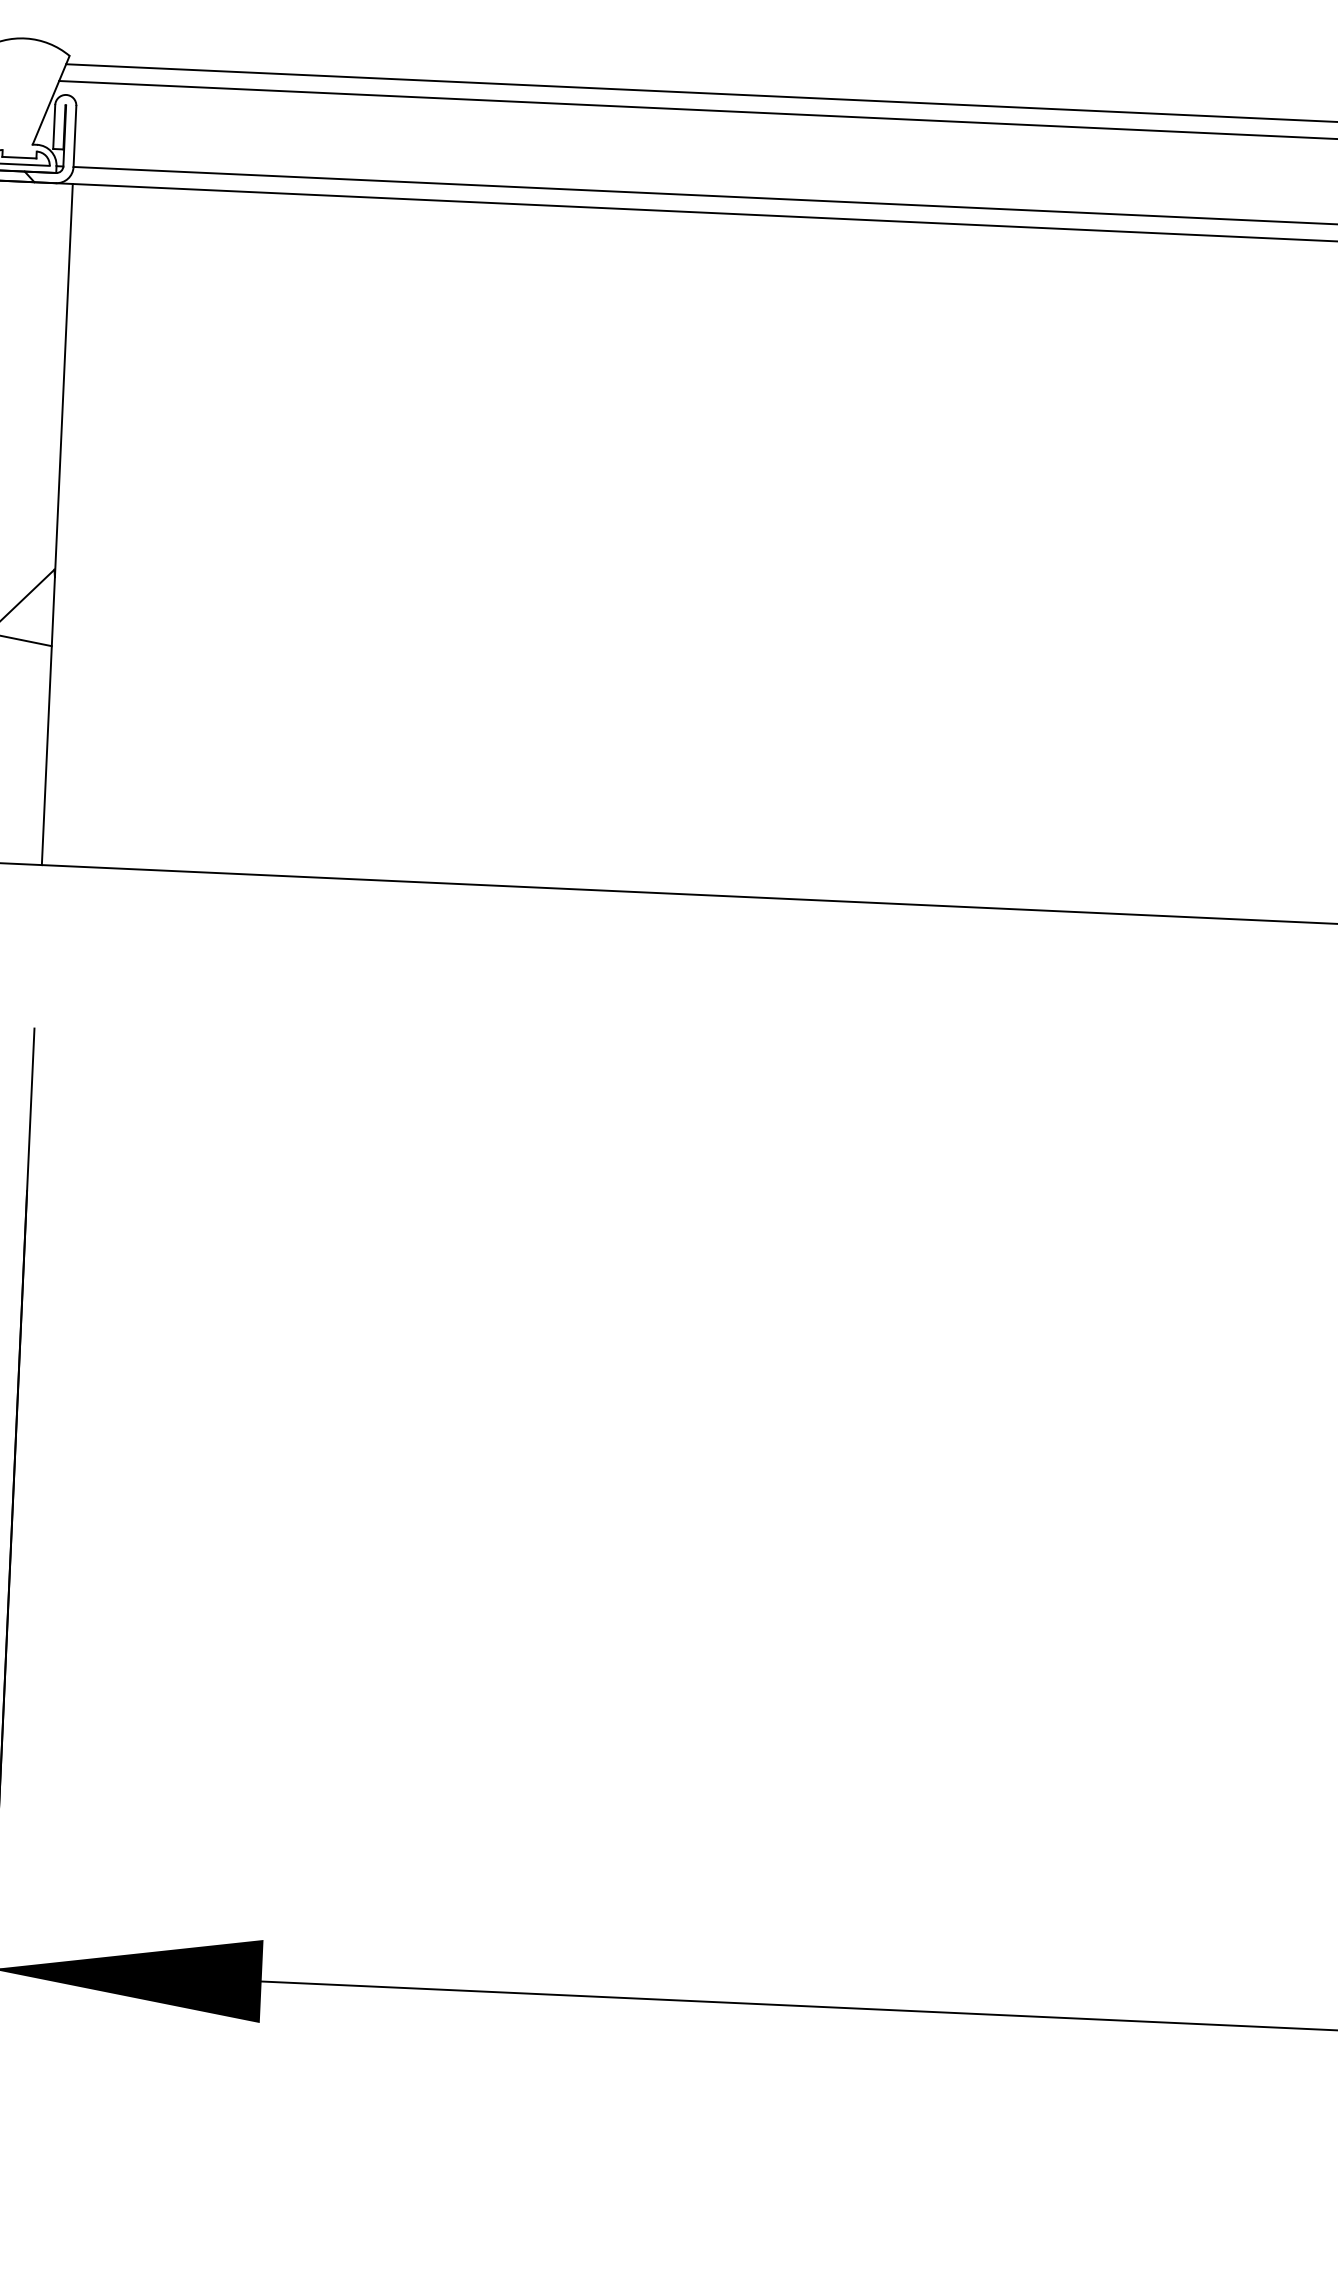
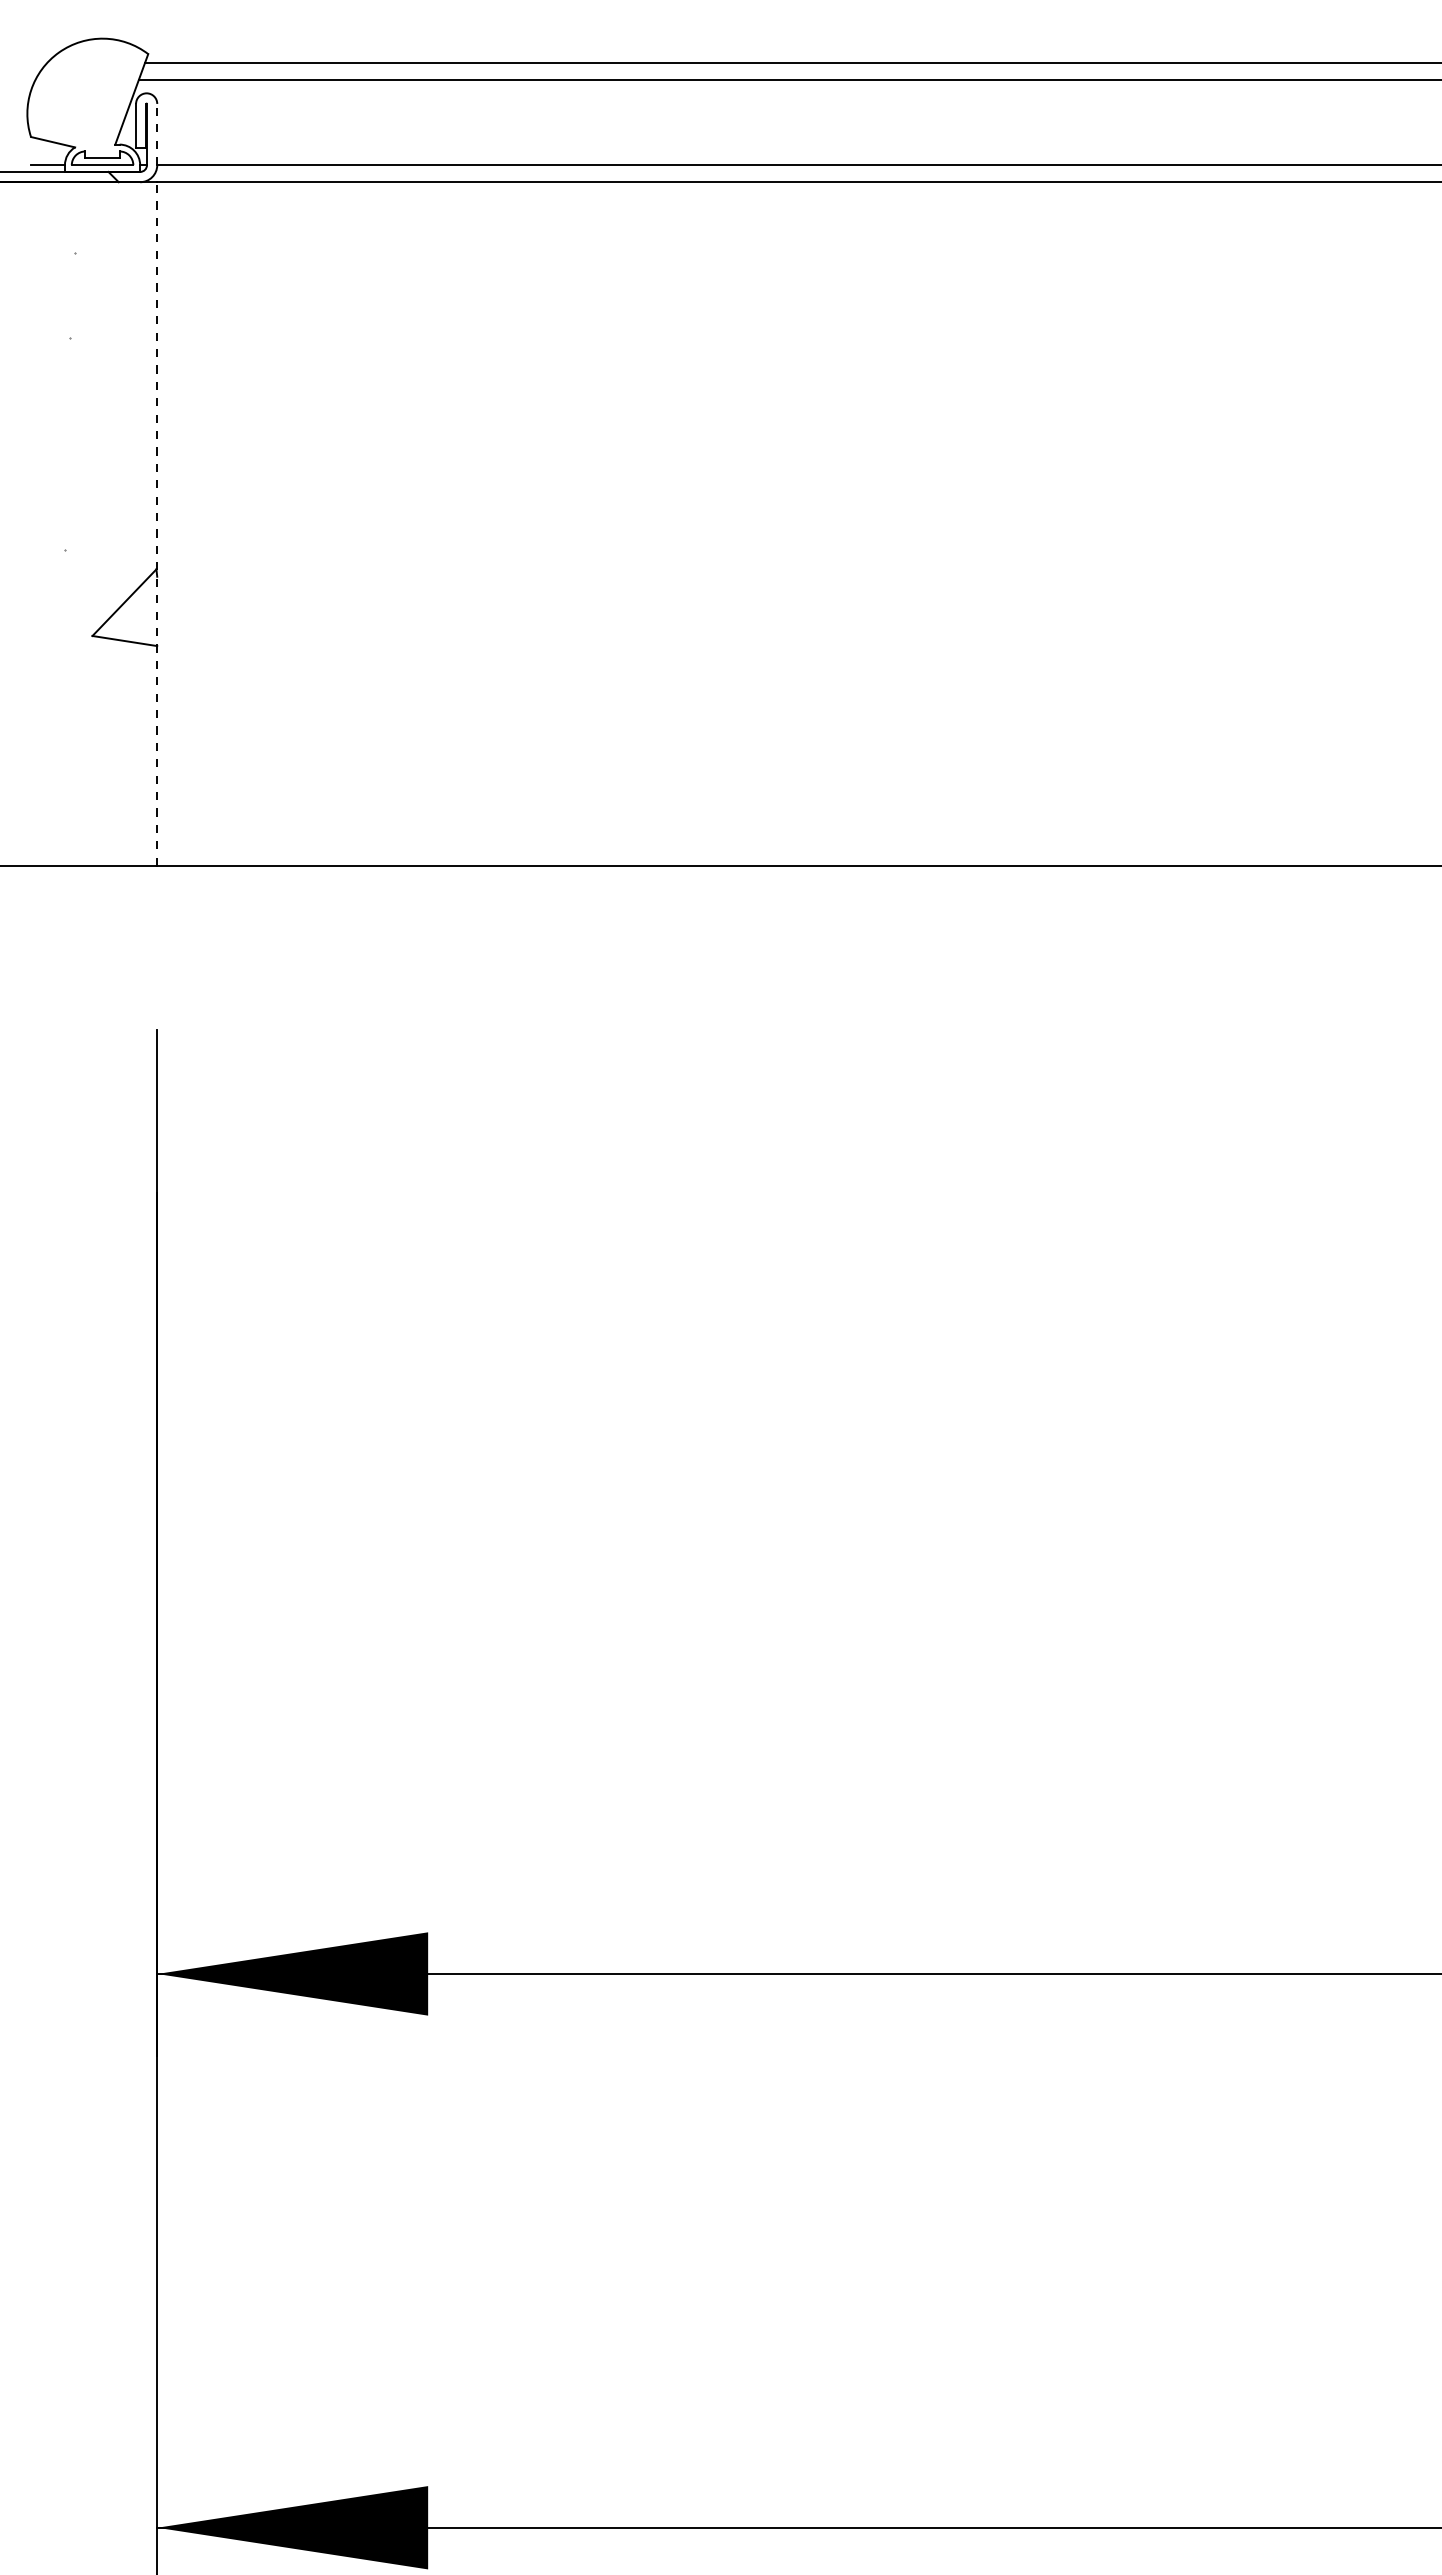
line: (75, 136) -> (157, 134), solid -> dashed
line: (57, 525) -> (157, 524), solid -> dashed

